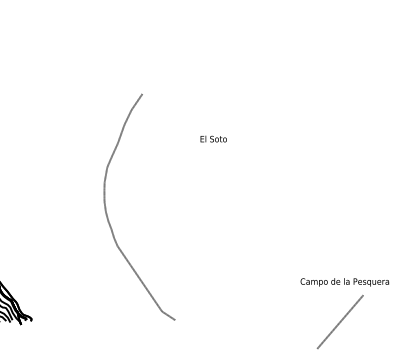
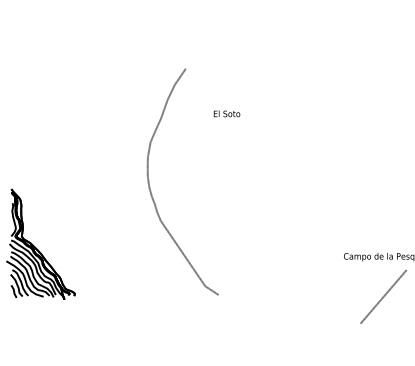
text: (213, 138) -> (226, 113), moved

